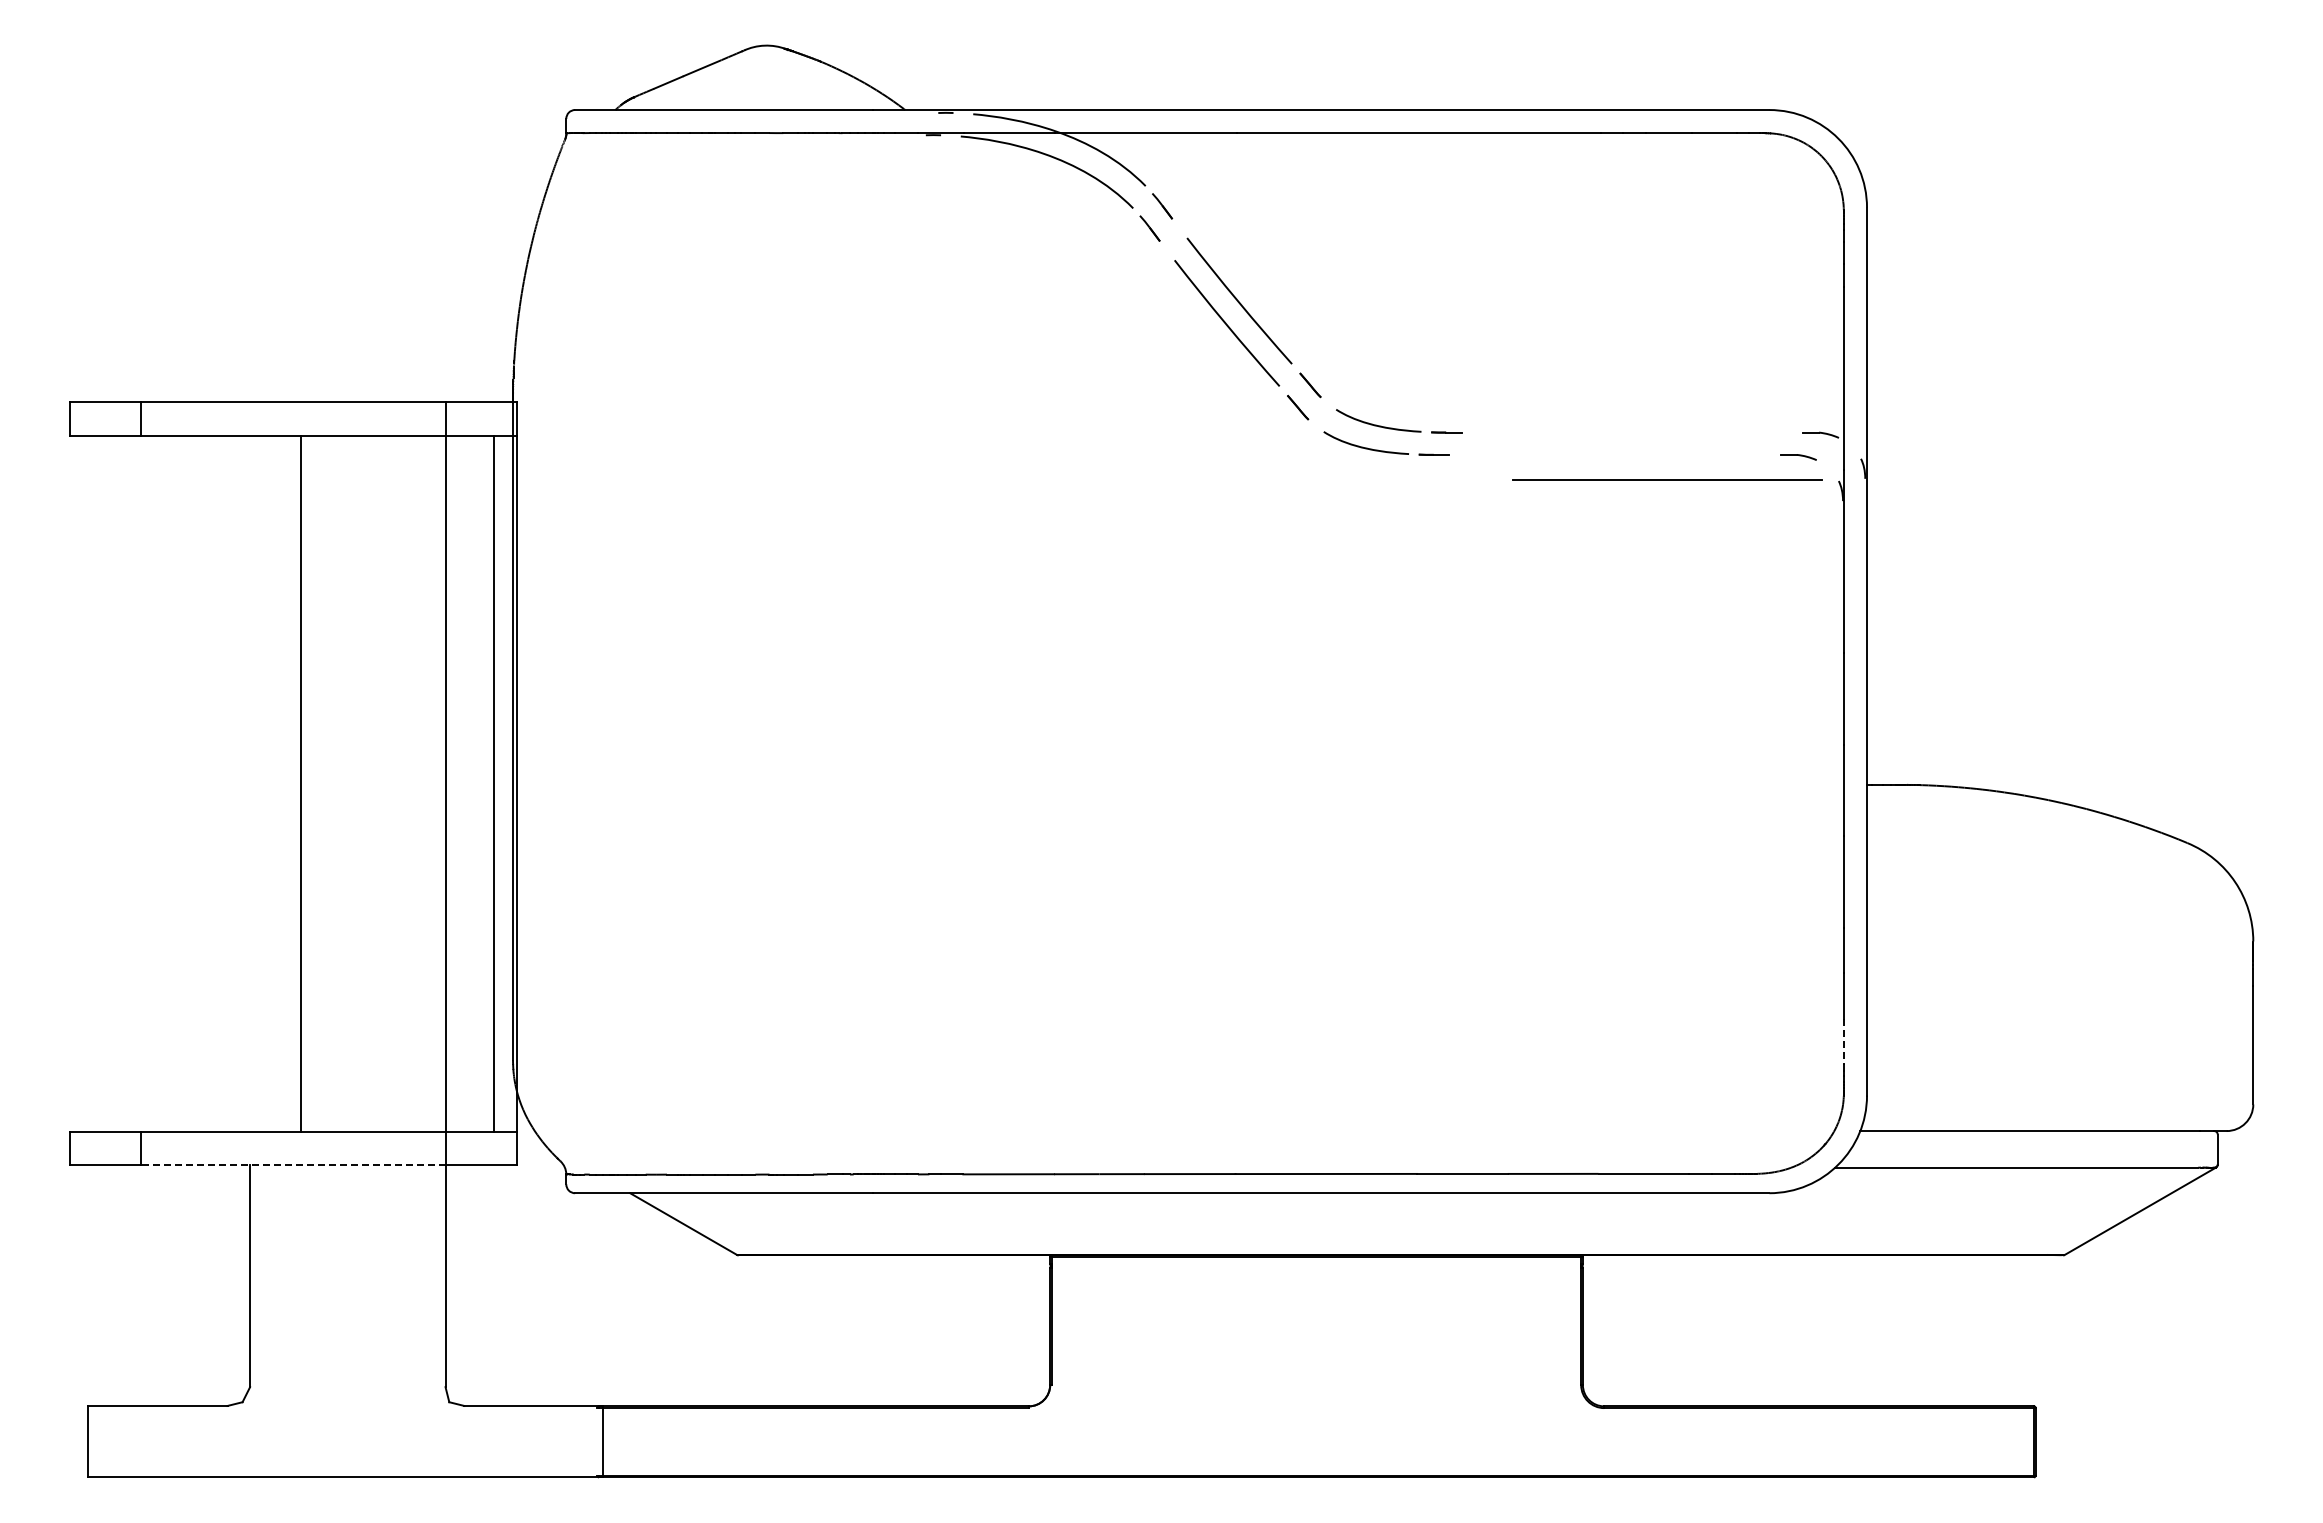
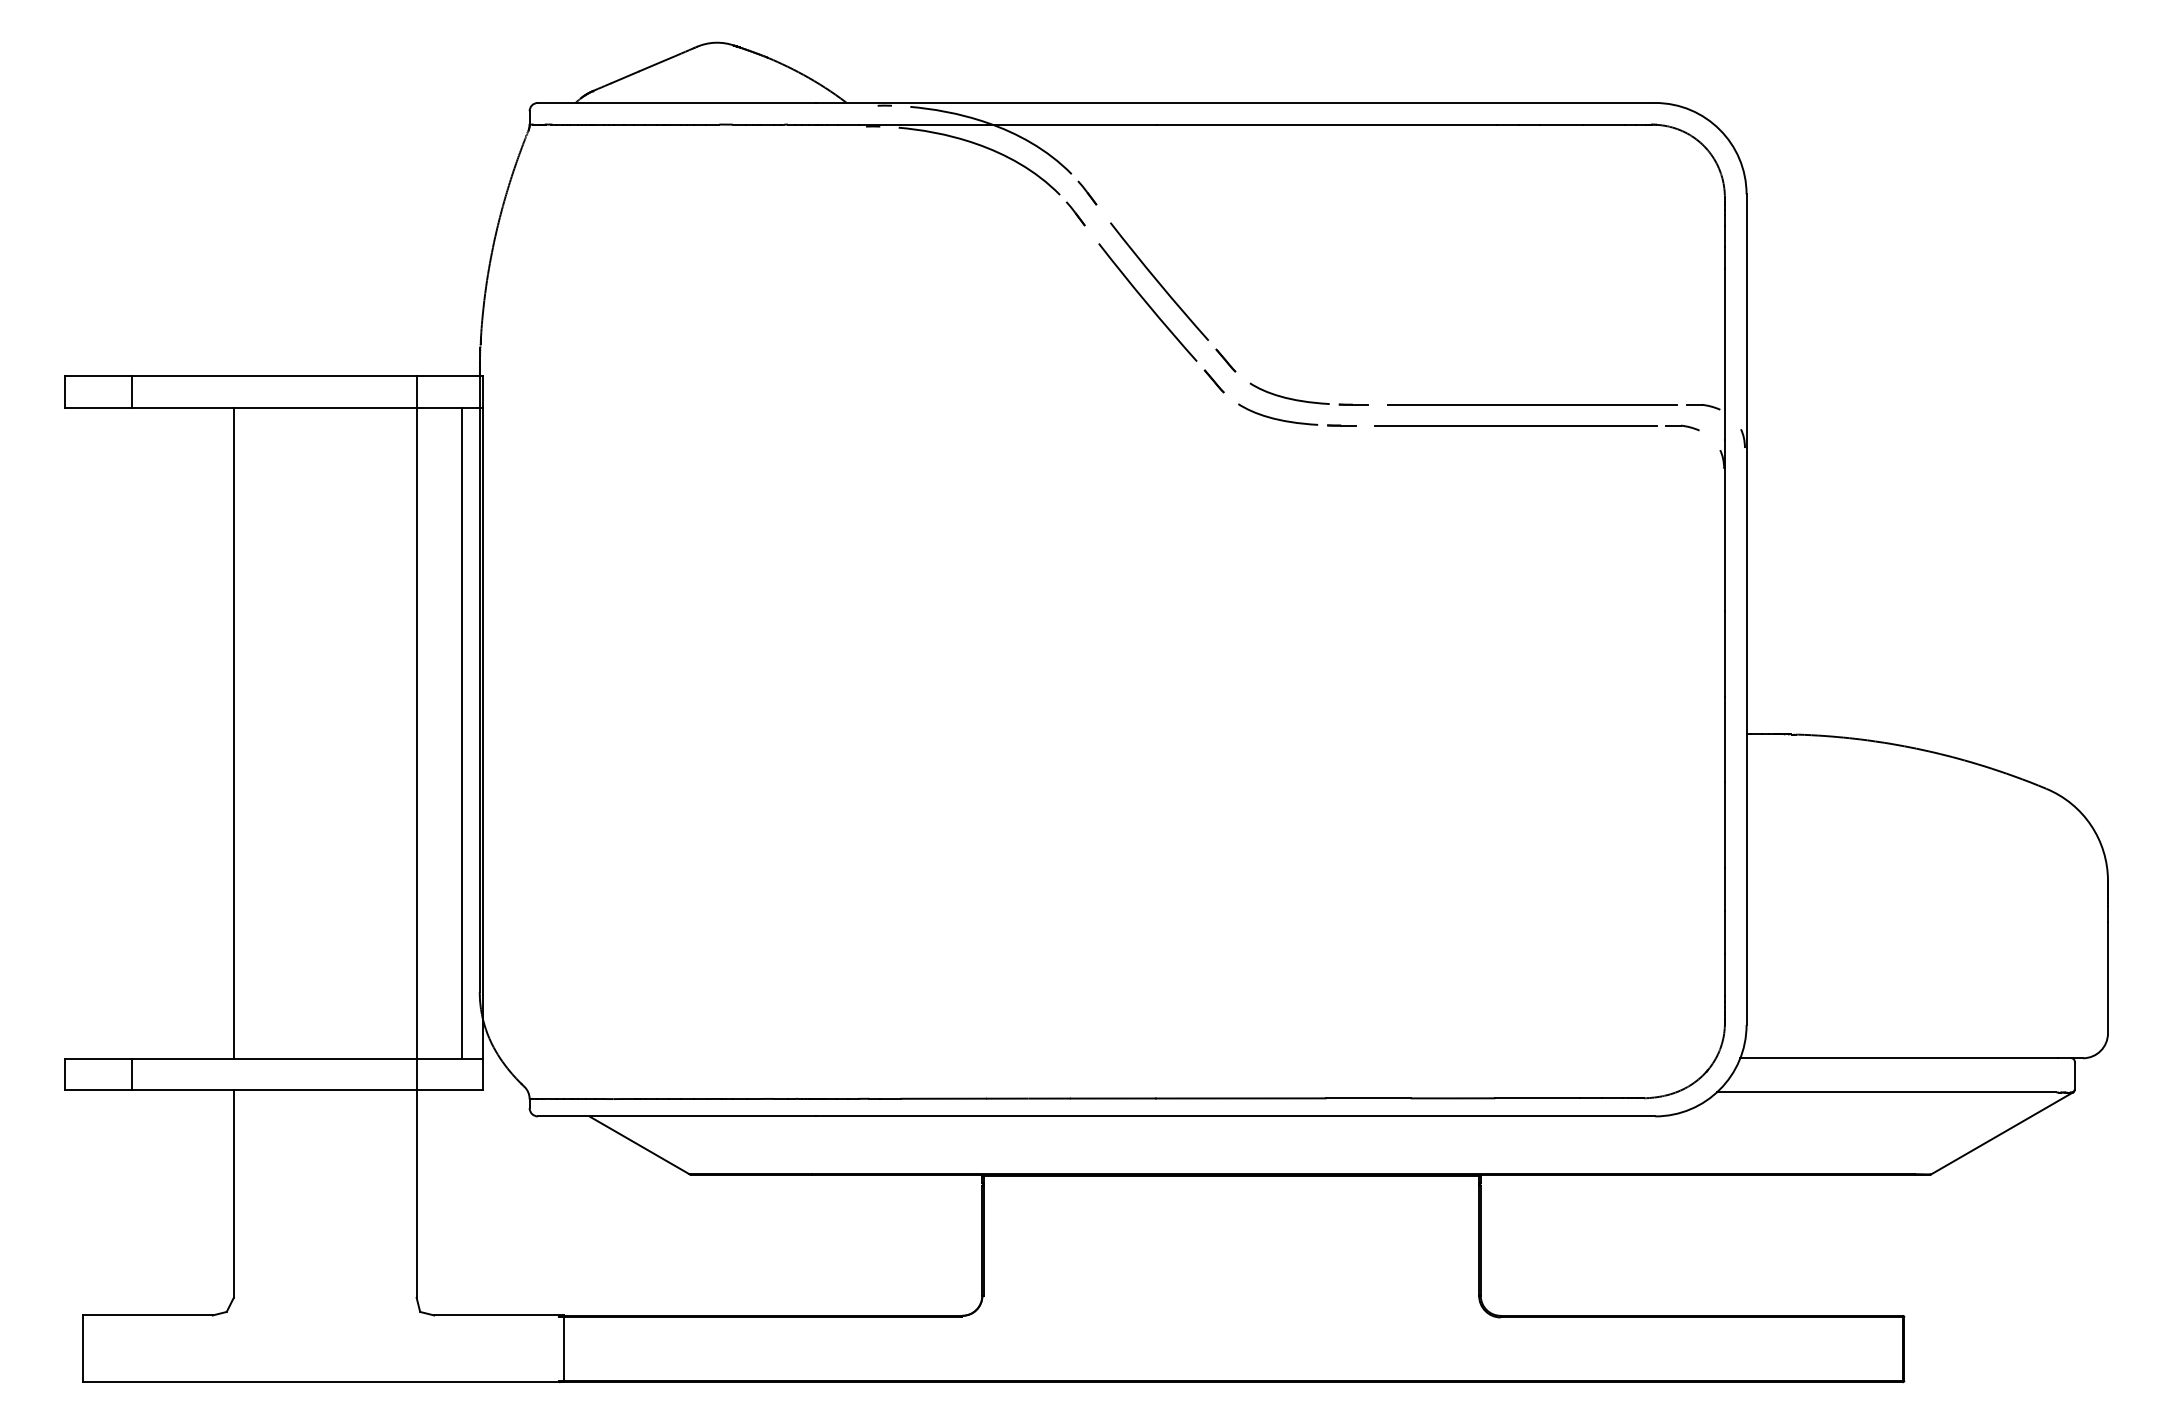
line: (1619, 454) -> (1515, 425), added
line: (1667, 479) -> (1531, 404), moved
line: (301, 783) -> (234, 733), moved
line: (1843, 1042) -> (1724, 975), dashed -> solid
line: (292, 1165) -> (273, 1090), dashed -> solid

